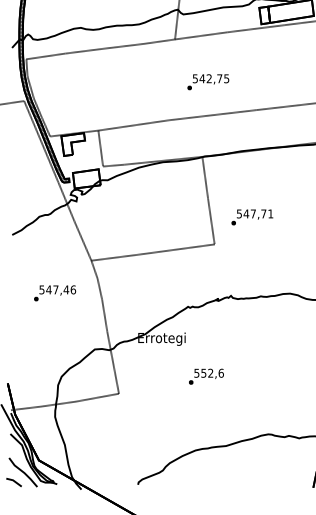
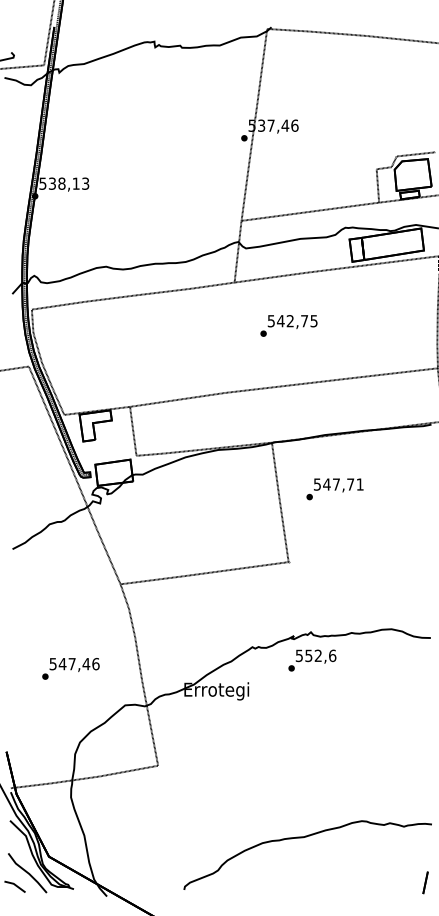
text: (207, 81) -> (288, 325), moved
text: (251, 217) -> (334, 489), moved
text: (54, 293) -> (70, 668), moved
text: (206, 376) -> (312, 660), moved

